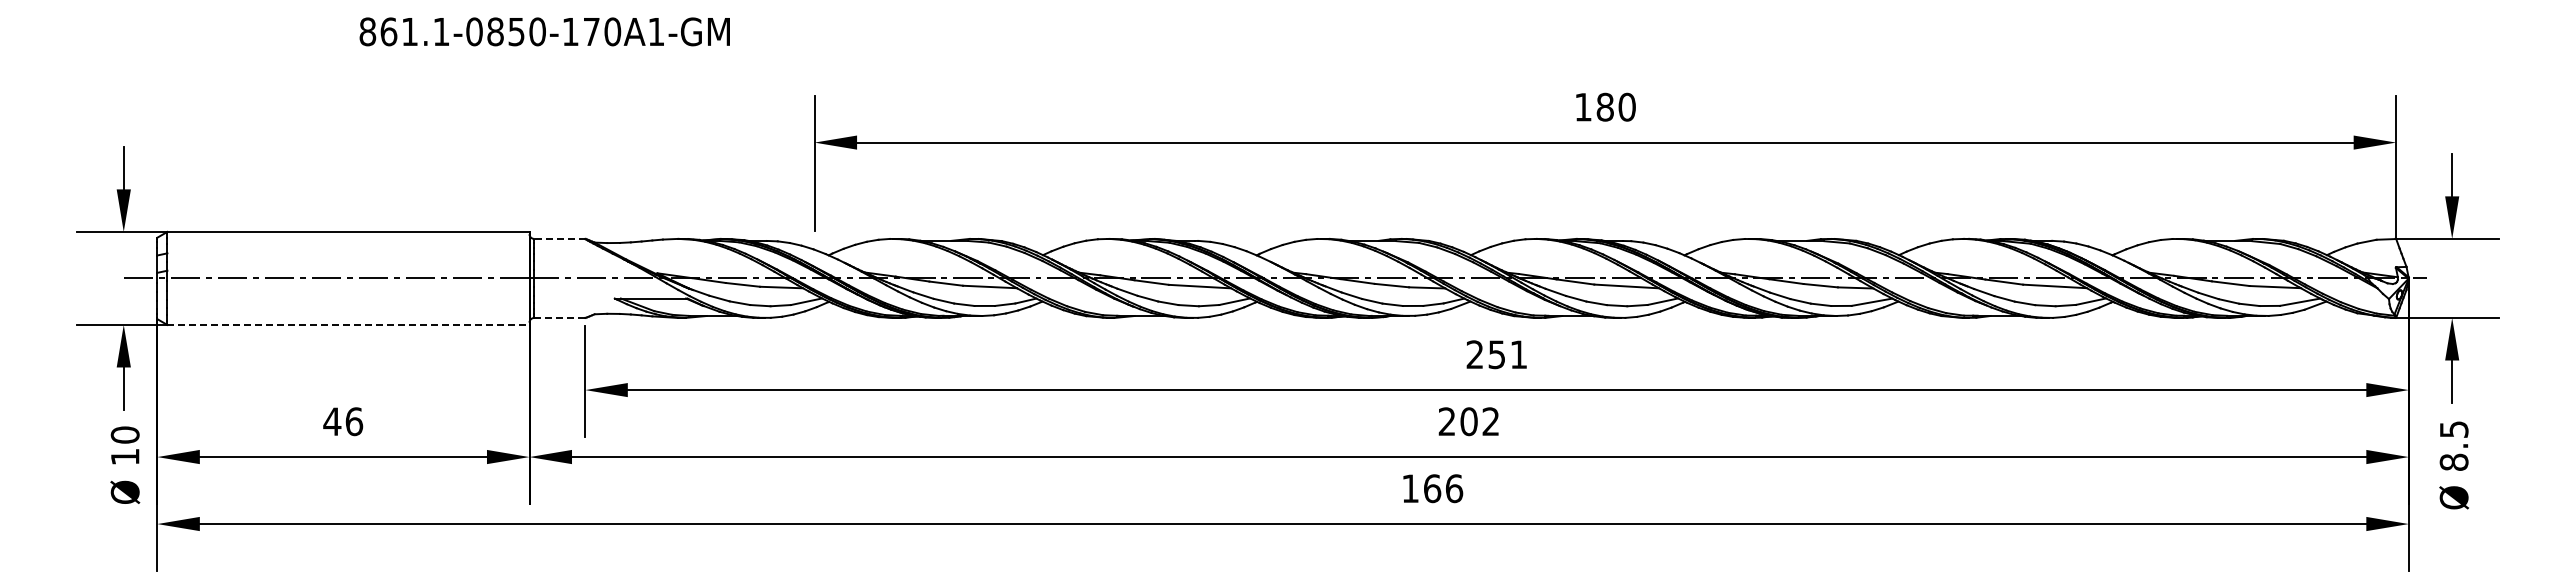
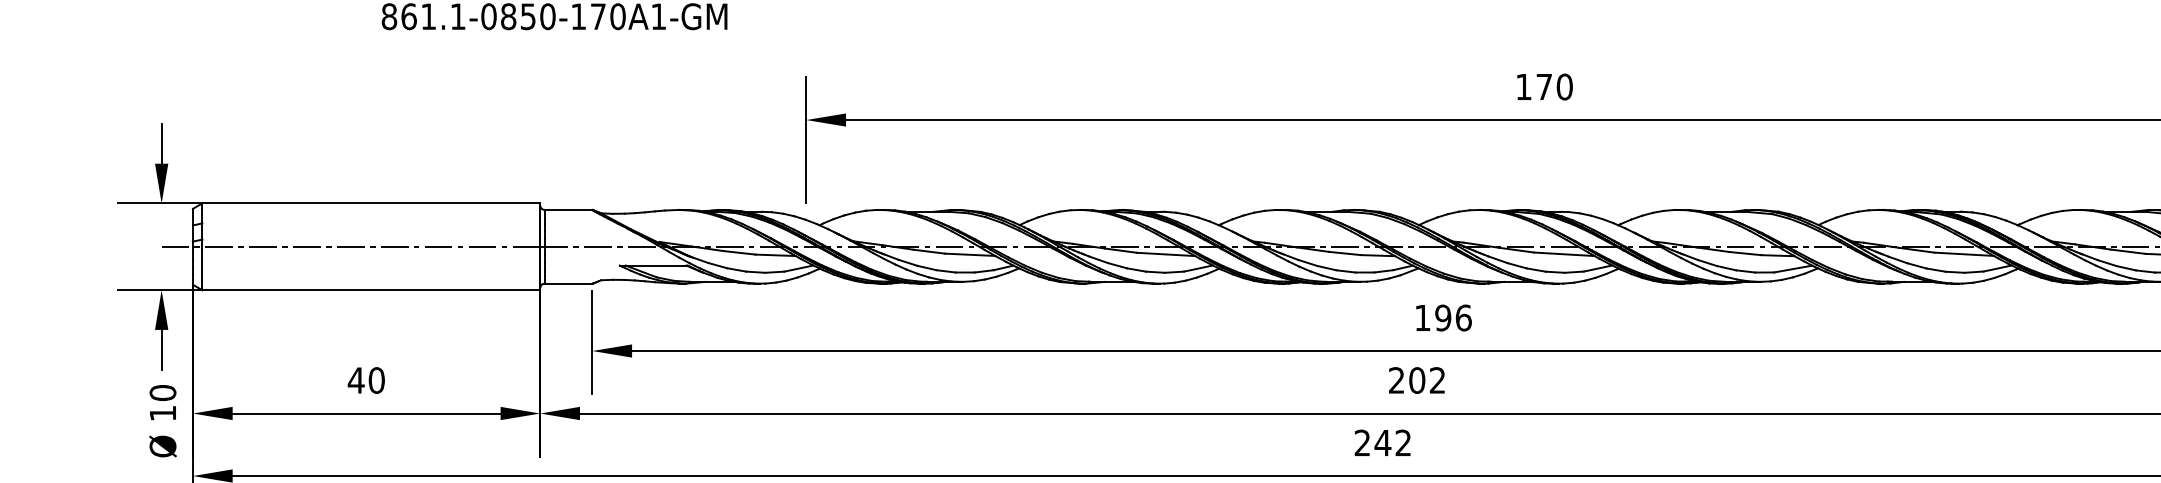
text: (1604, 106) -> (1543, 86), 180 -> 170
line: (559, 238) -> (568, 209), dashed -> solid
line: (559, 317) -> (568, 283), dashed -> solid
line: (348, 324) -> (371, 289), dashed -> solid
text: (1496, 354) -> (1442, 317), 251 -> 196
text: (354, 421) -> (376, 380), 46 -> 40
text: (1432, 488) -> (1383, 442), 166 -> 242

